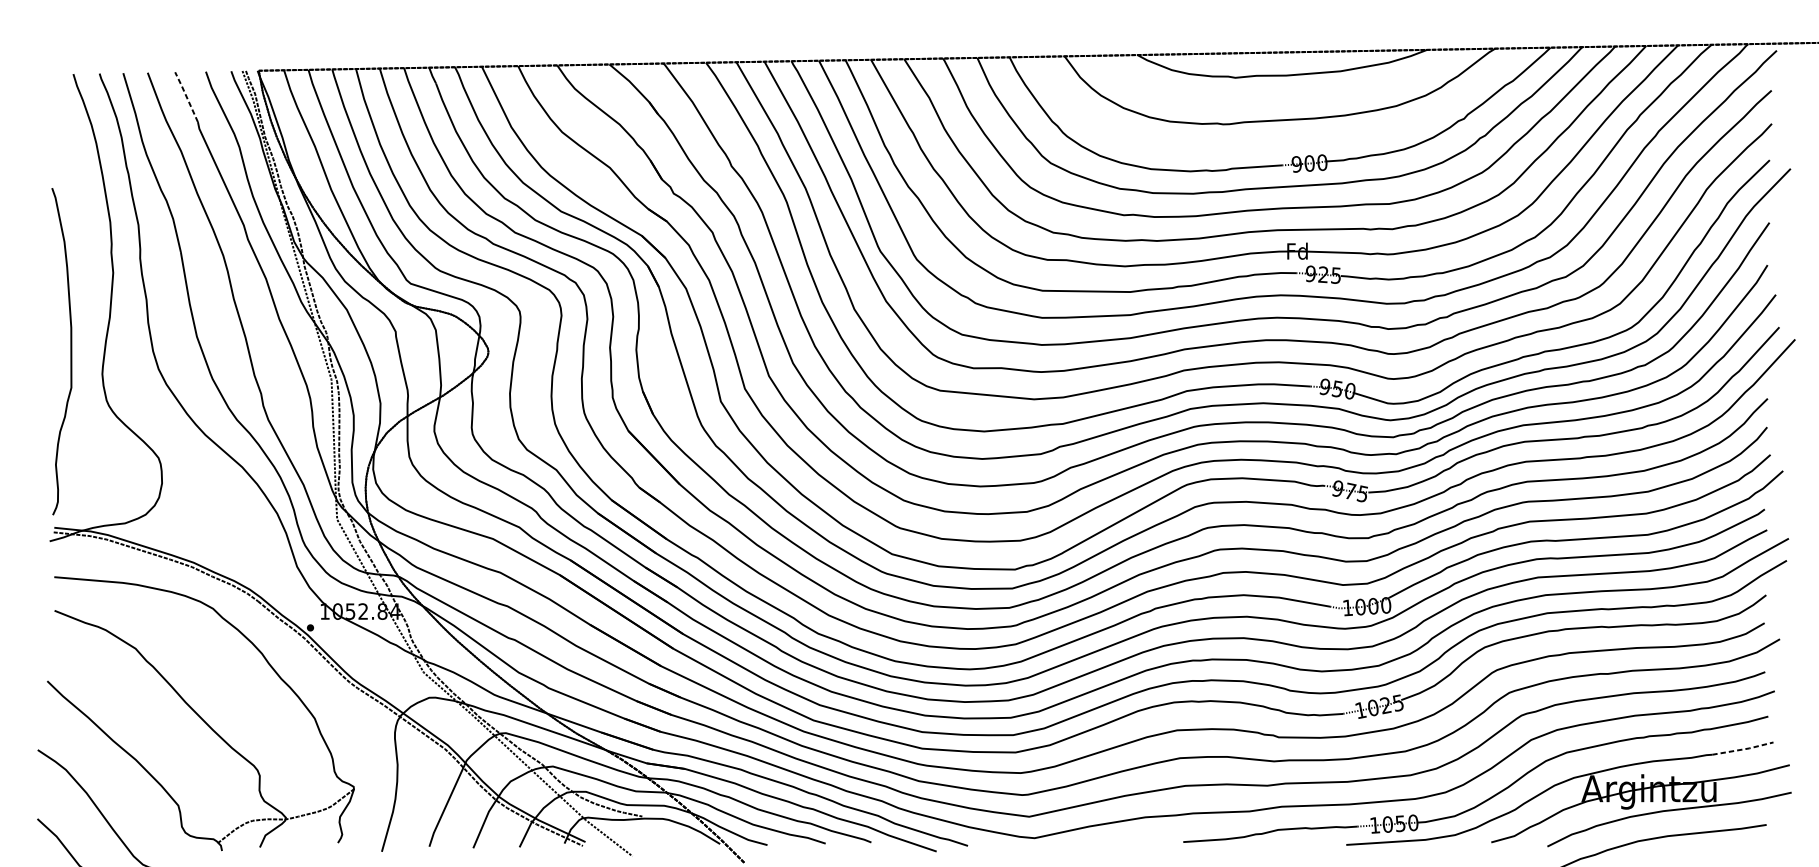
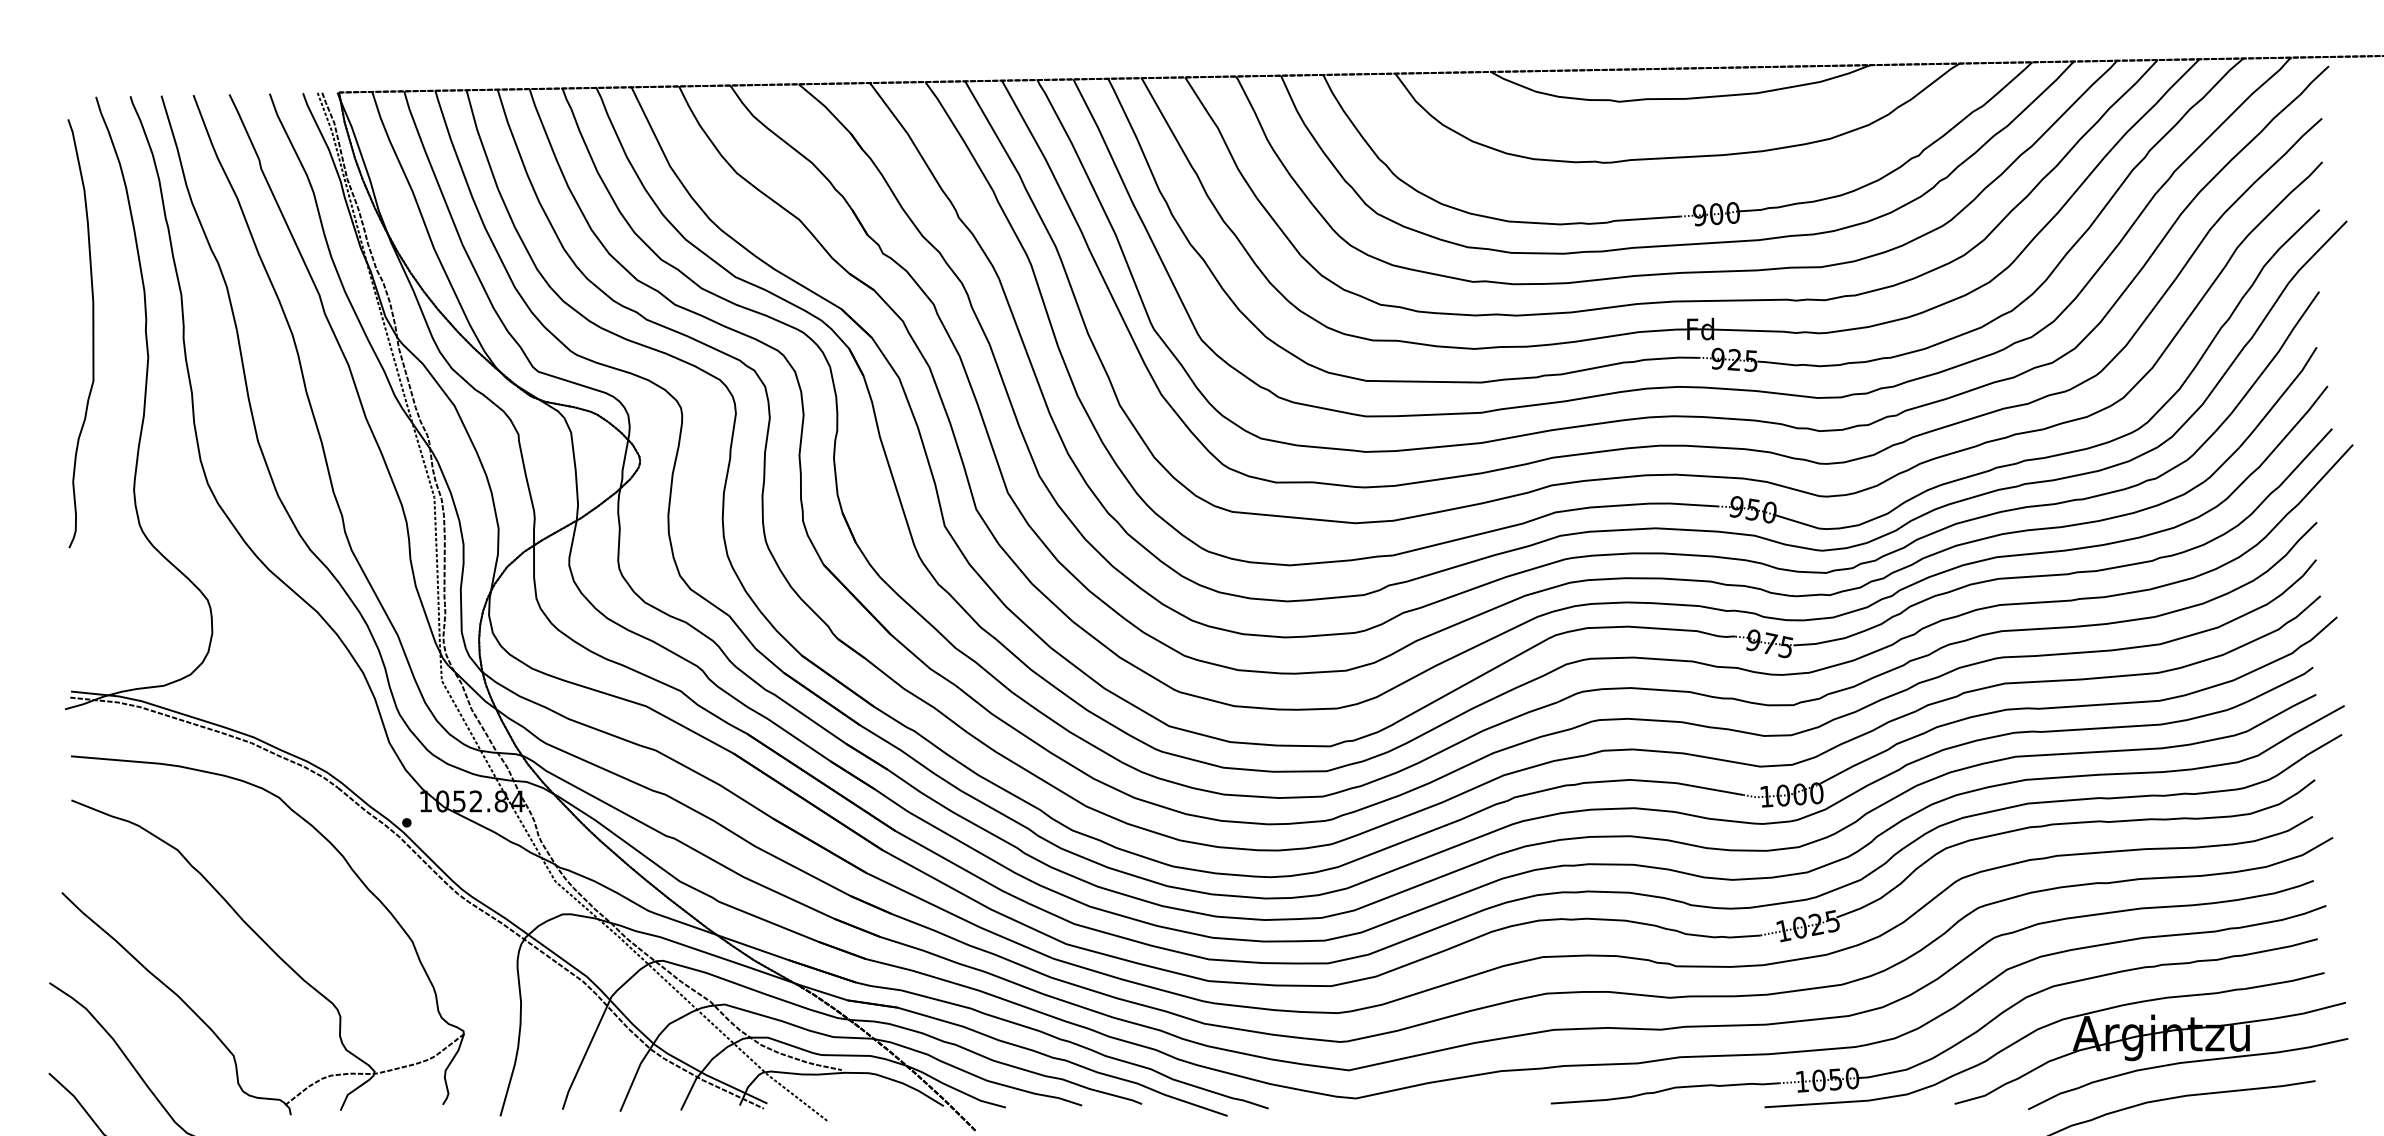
line: (186, 96) -> (244, 126), dashed -> solid
curve: (70, 351) -> (92, 333), moved
line: (1742, 749) -> (2284, 982), dashed -> solid

